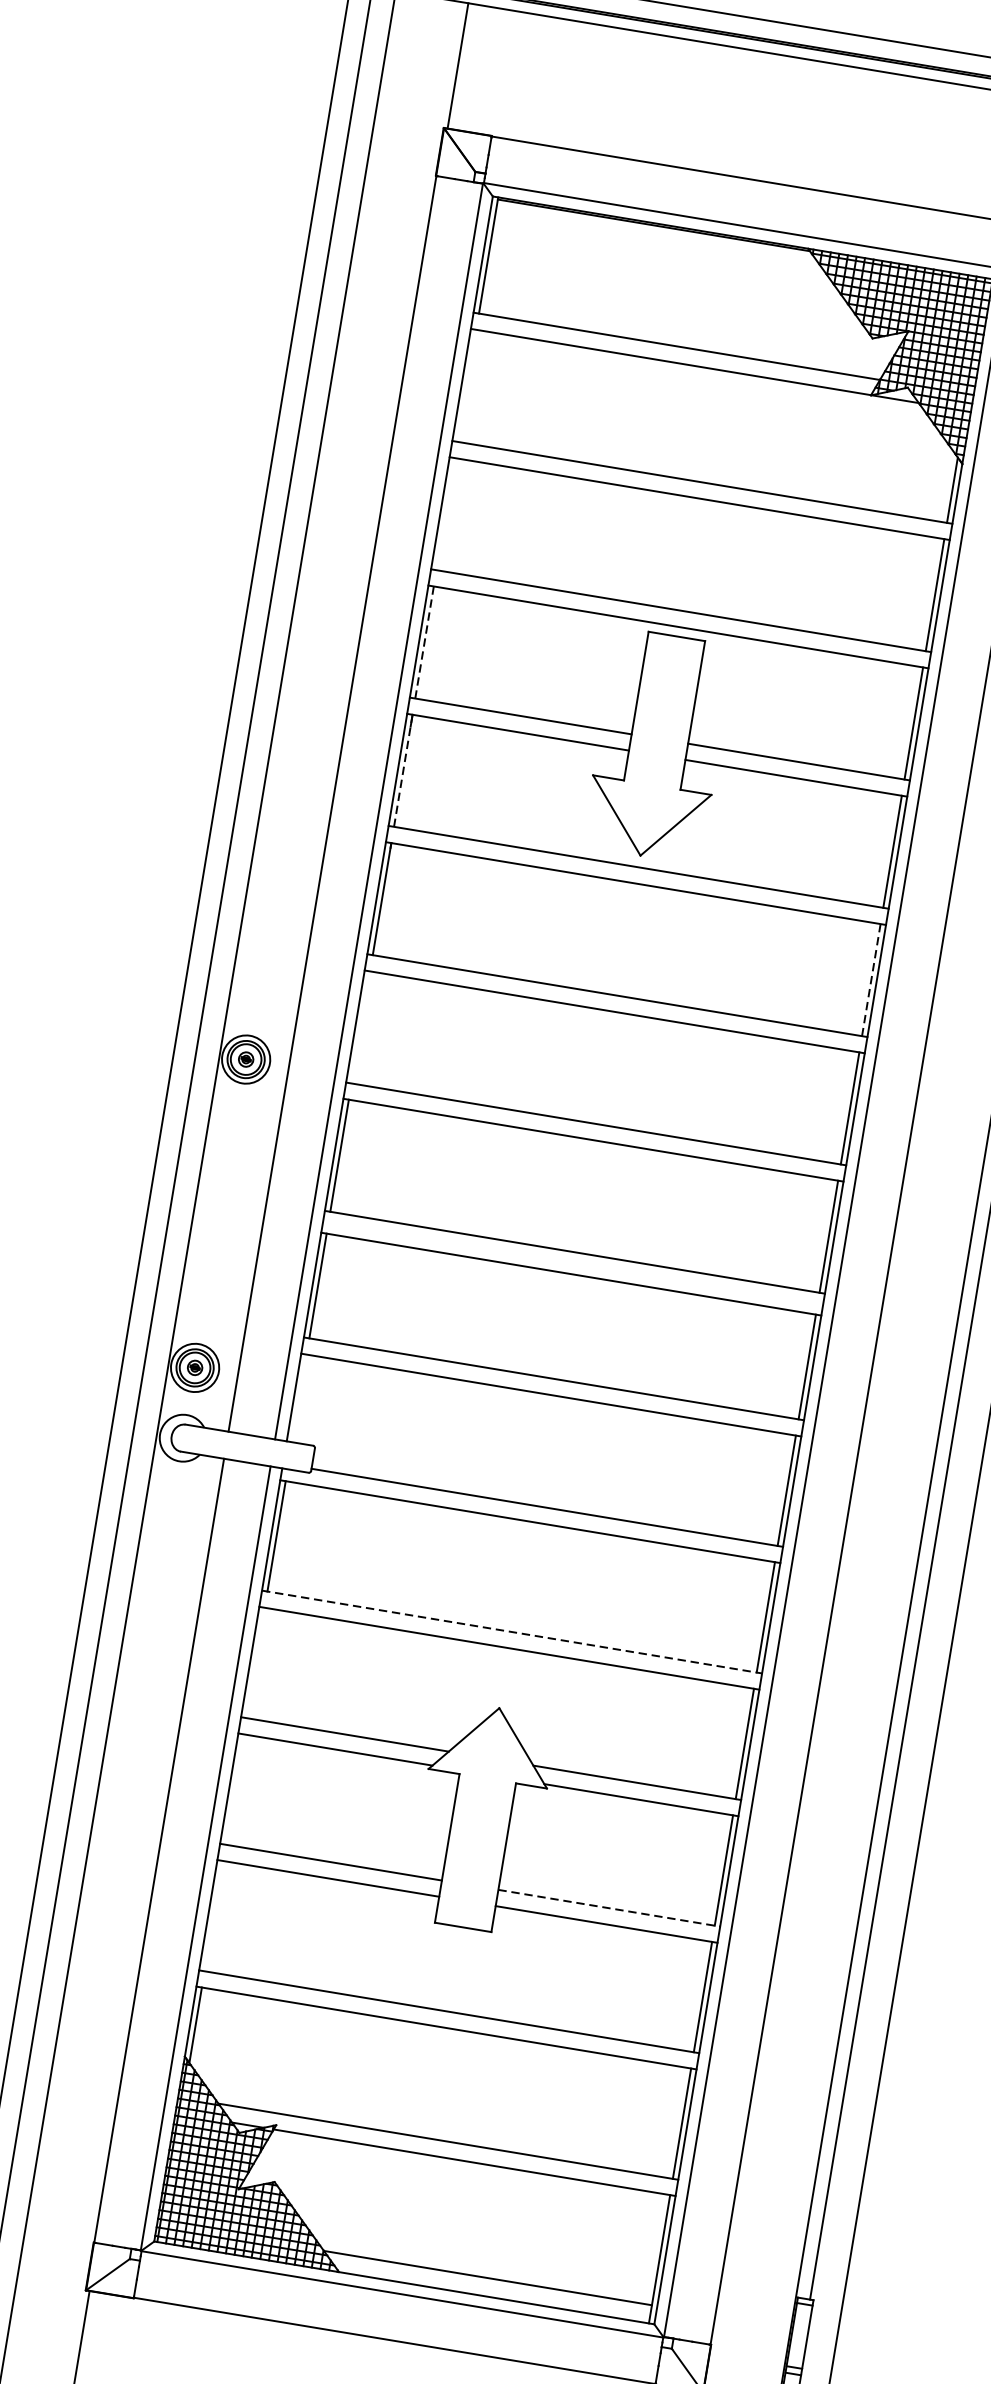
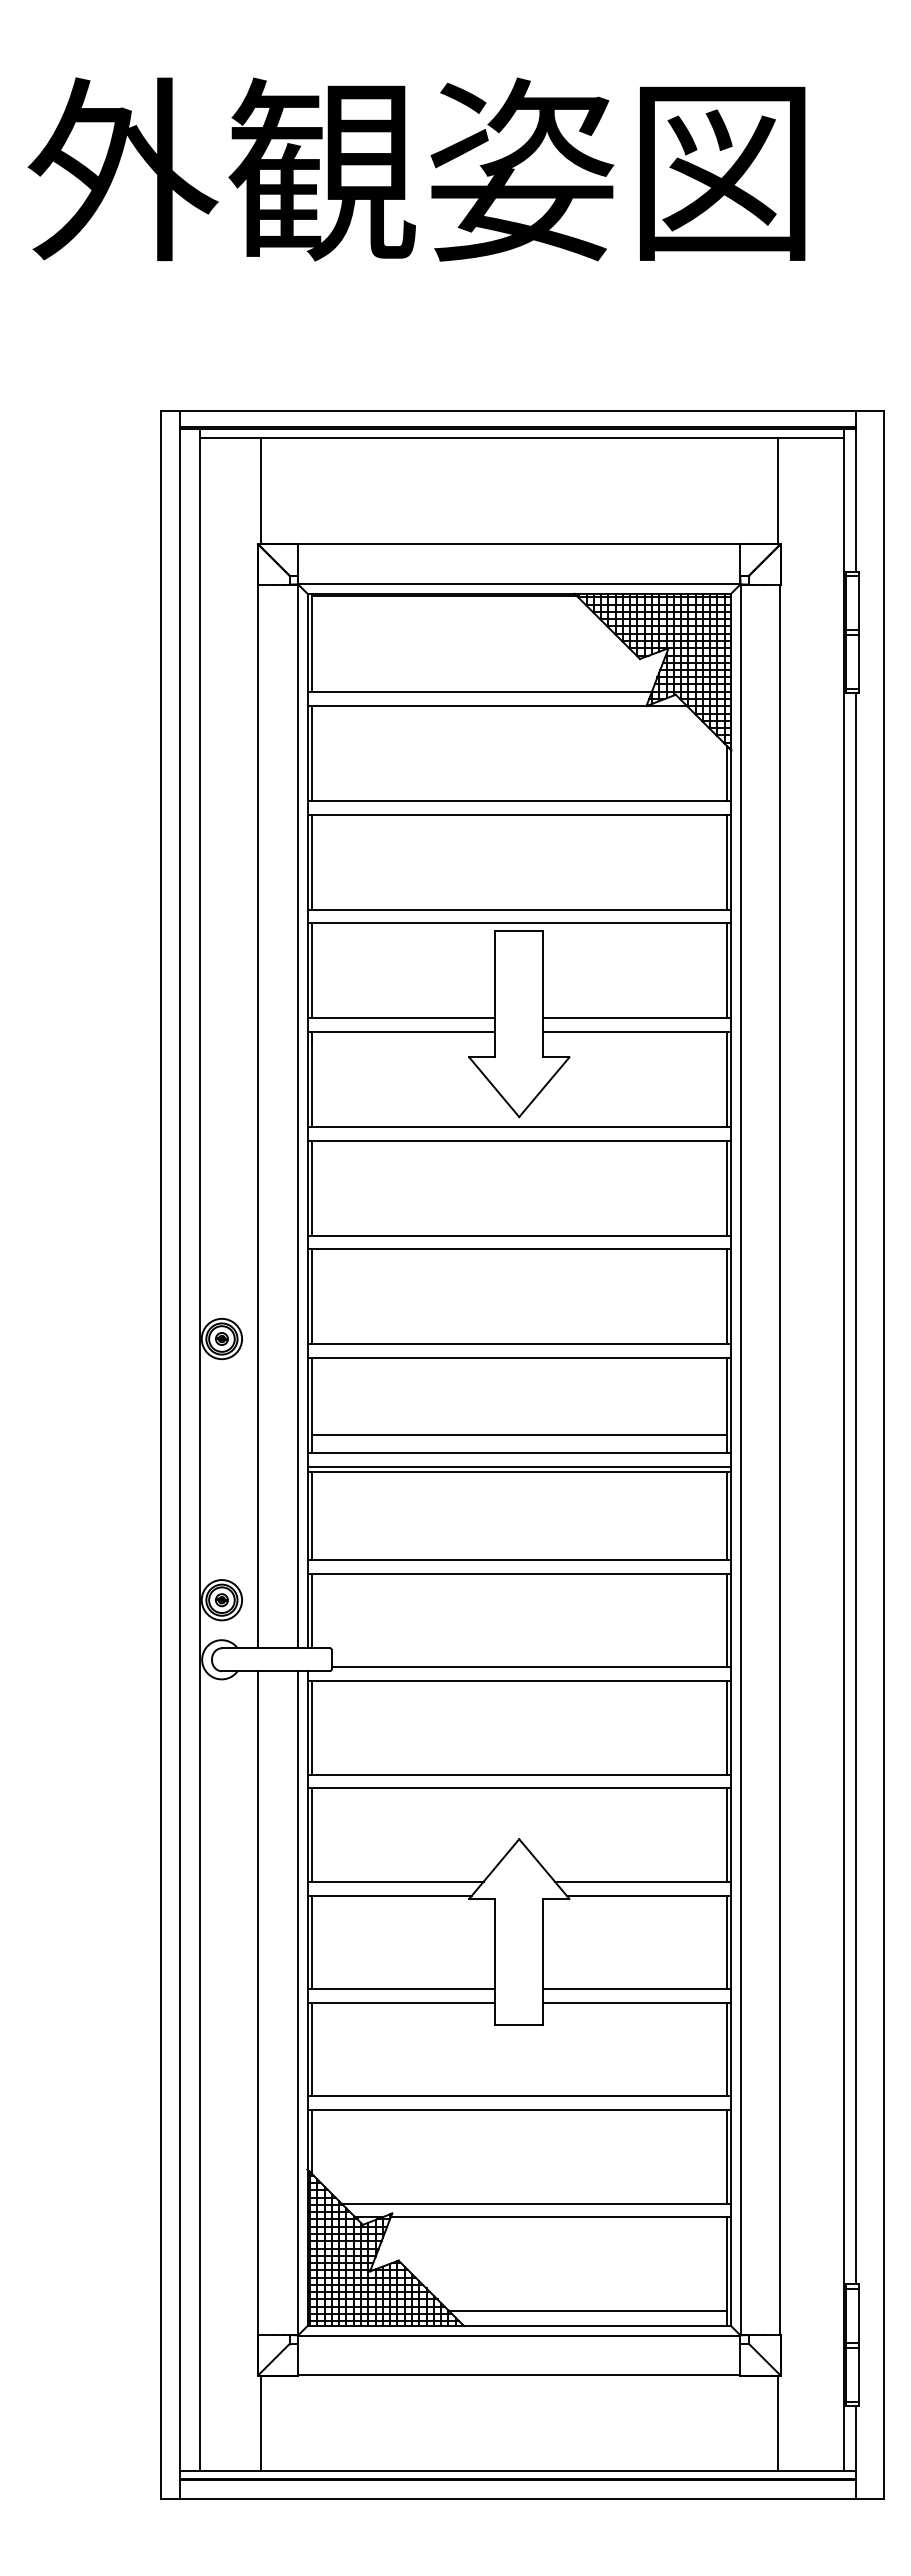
line: (467, 384) -> (312, 752), added
line: (446, 513) -> (312, 861), added
line: (424, 643) -> (312, 971), dashed -> solid
line: (403, 770) -> (312, 1079), dashed -> solid
line: (871, 980) -> (726, 1188), dashed -> solid
line: (361, 1027) -> (312, 1296), added
line: (578, 1230) -> (519, 1434), added
line: (572, 1268) -> (519, 1466), added
line: (299, 1398) -> (312, 1611), added
line: (512, 1631) -> (519, 1774), dashed -> solid
line: (256, 1662) -> (312, 1834), added
line: (235, 1789) -> (312, 1942), added
line: (609, 1908) -> (637, 1989), dashed -> solid
line: (214, 1916) -> (312, 2049), added

